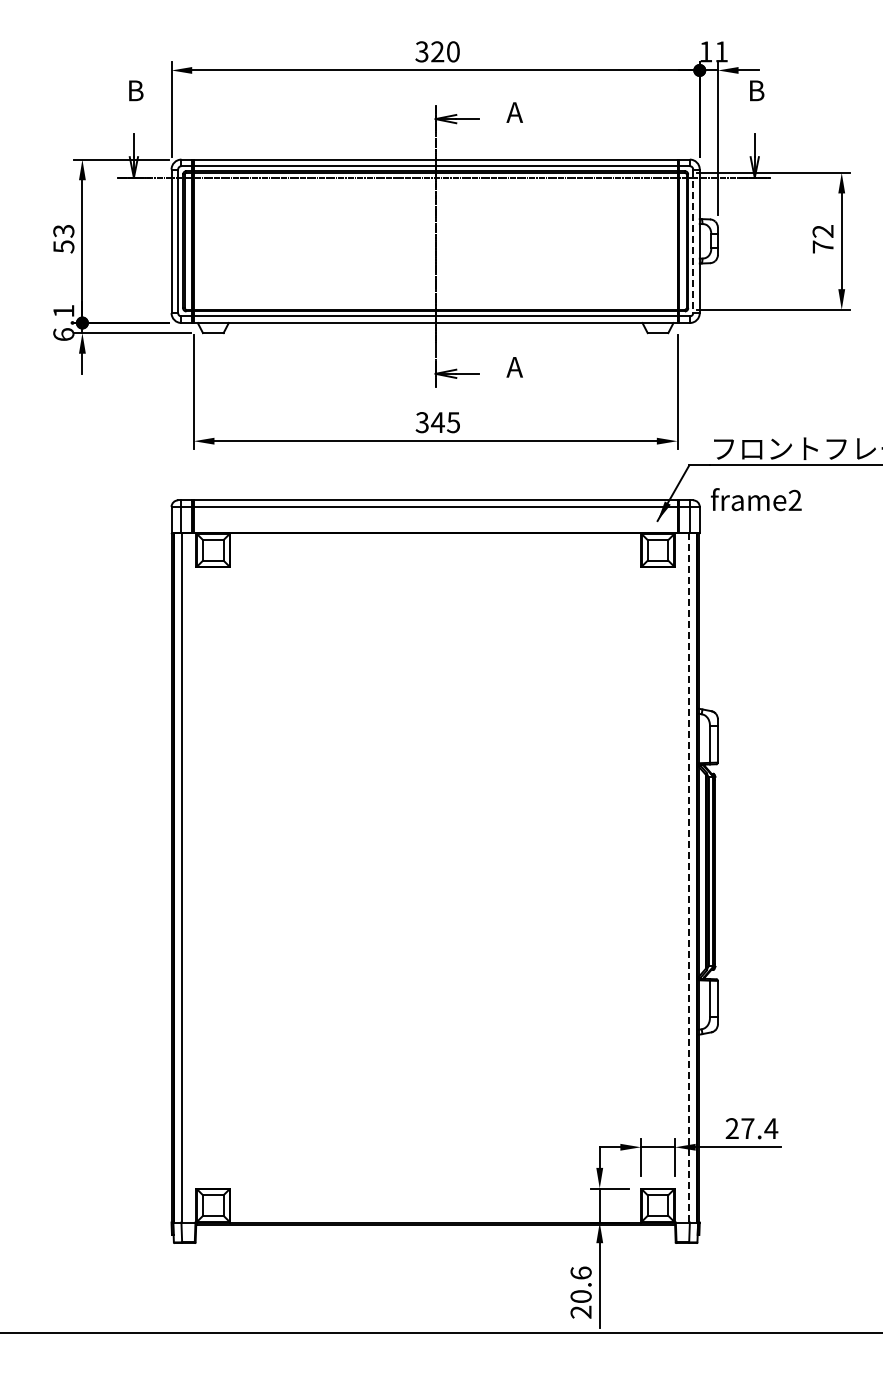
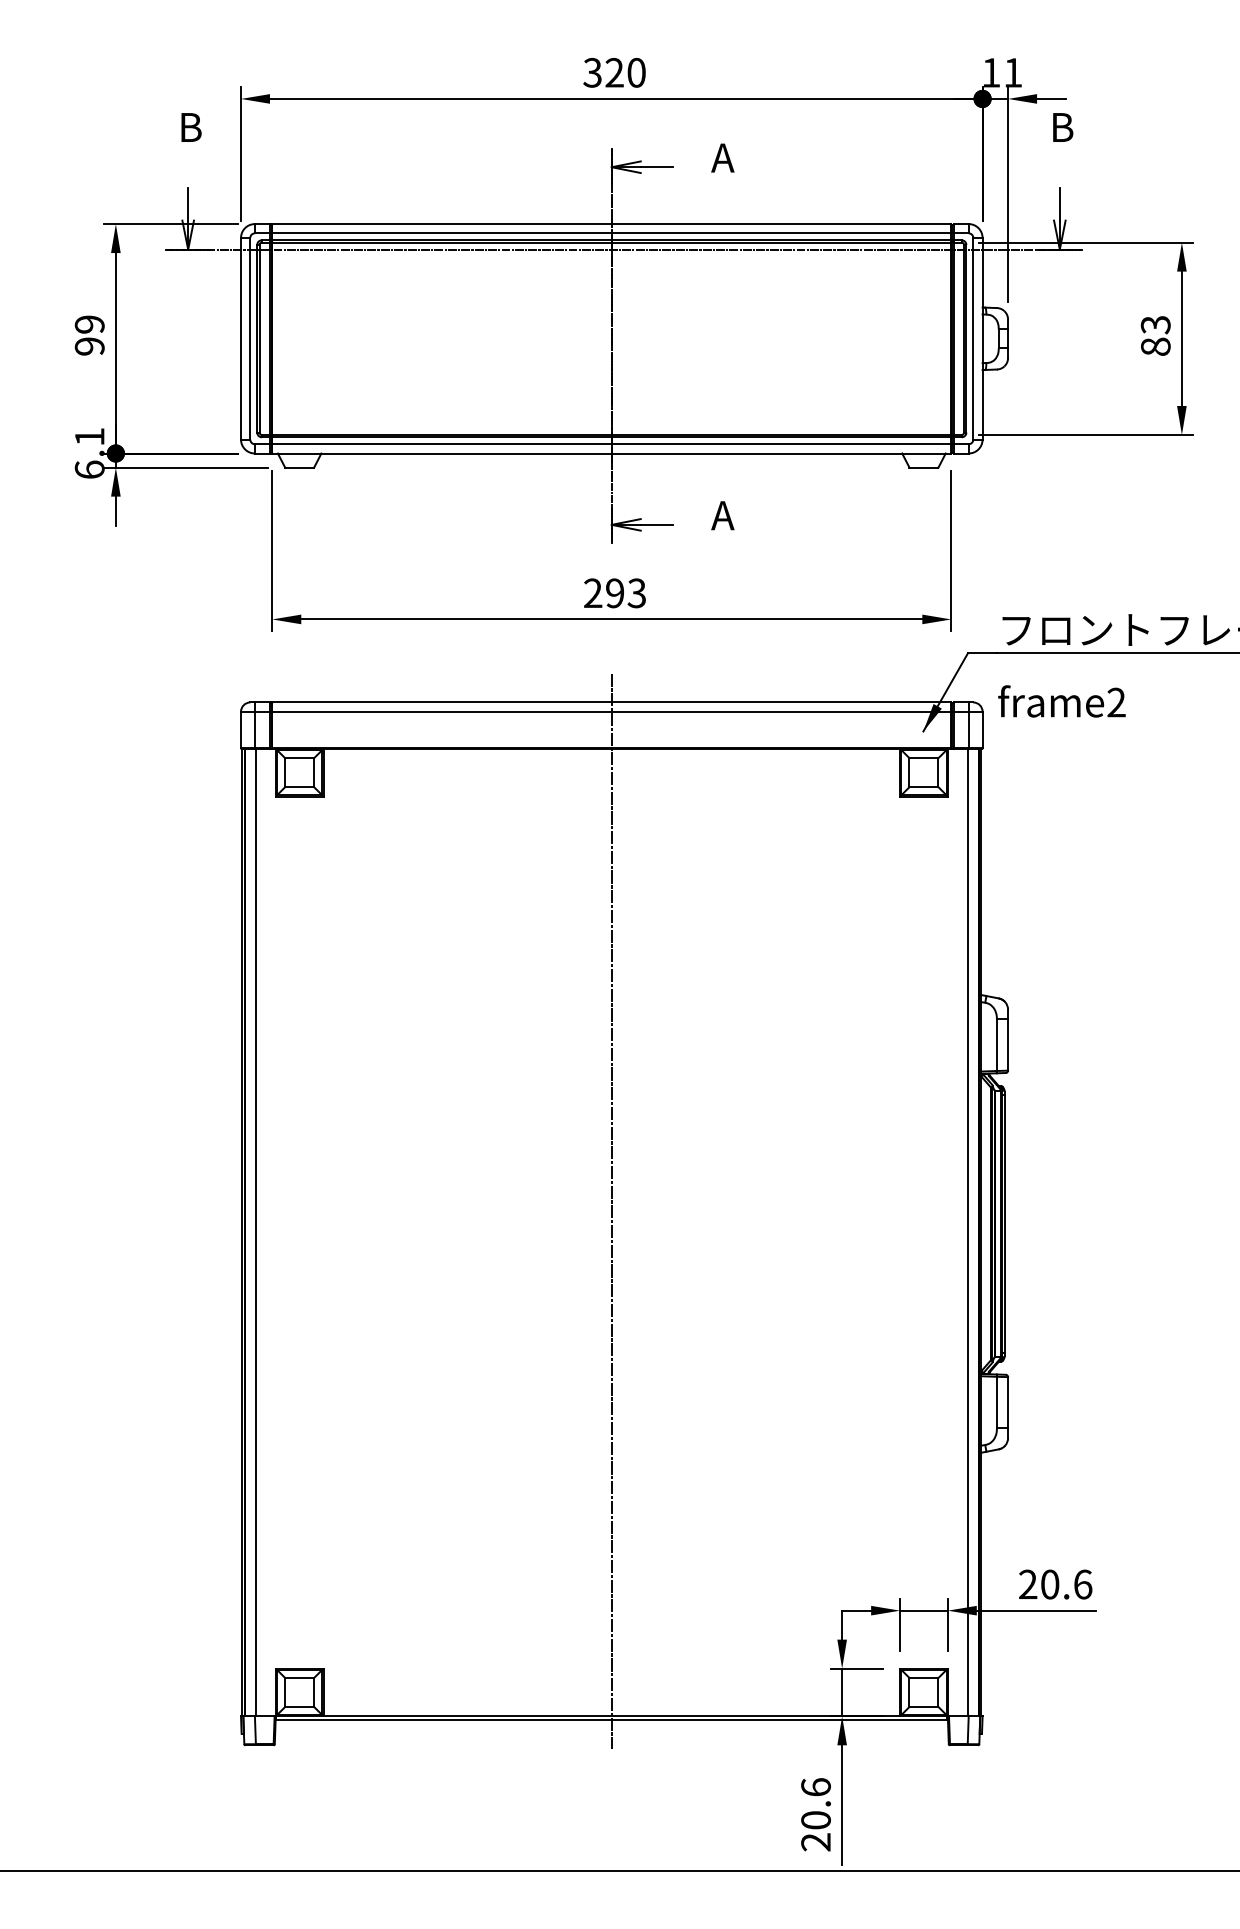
text: (63, 238) -> (89, 334), 53 -> 99
text: (822, 239) -> (1154, 336), 72 -> 83
line: (693, 241) -> (973, 339), dashed -> solid
text: (437, 422) -> (614, 593), 345 -> 293
line: (435, 862) -> (611, 1210), added
line: (689, 877) -> (968, 1231), dashed -> solid
text: (759, 1128) -> (1066, 1584), 27.4 -> 20.6

